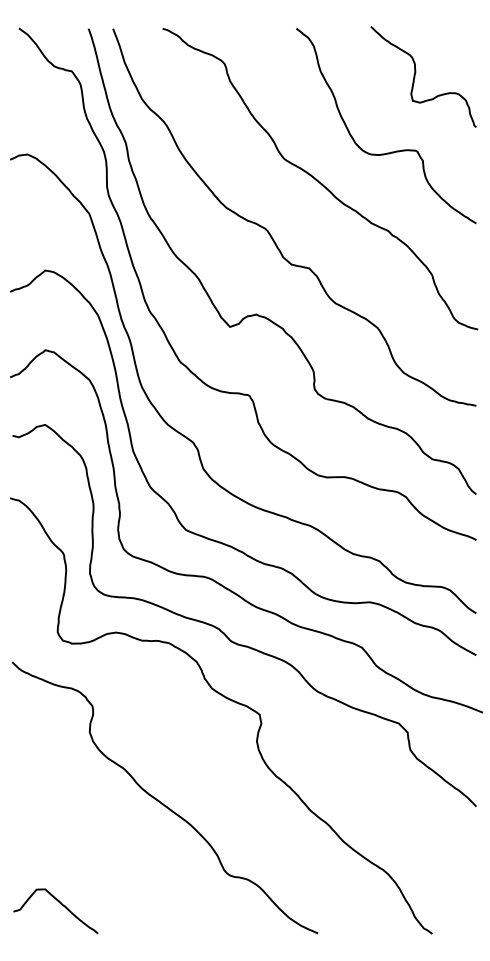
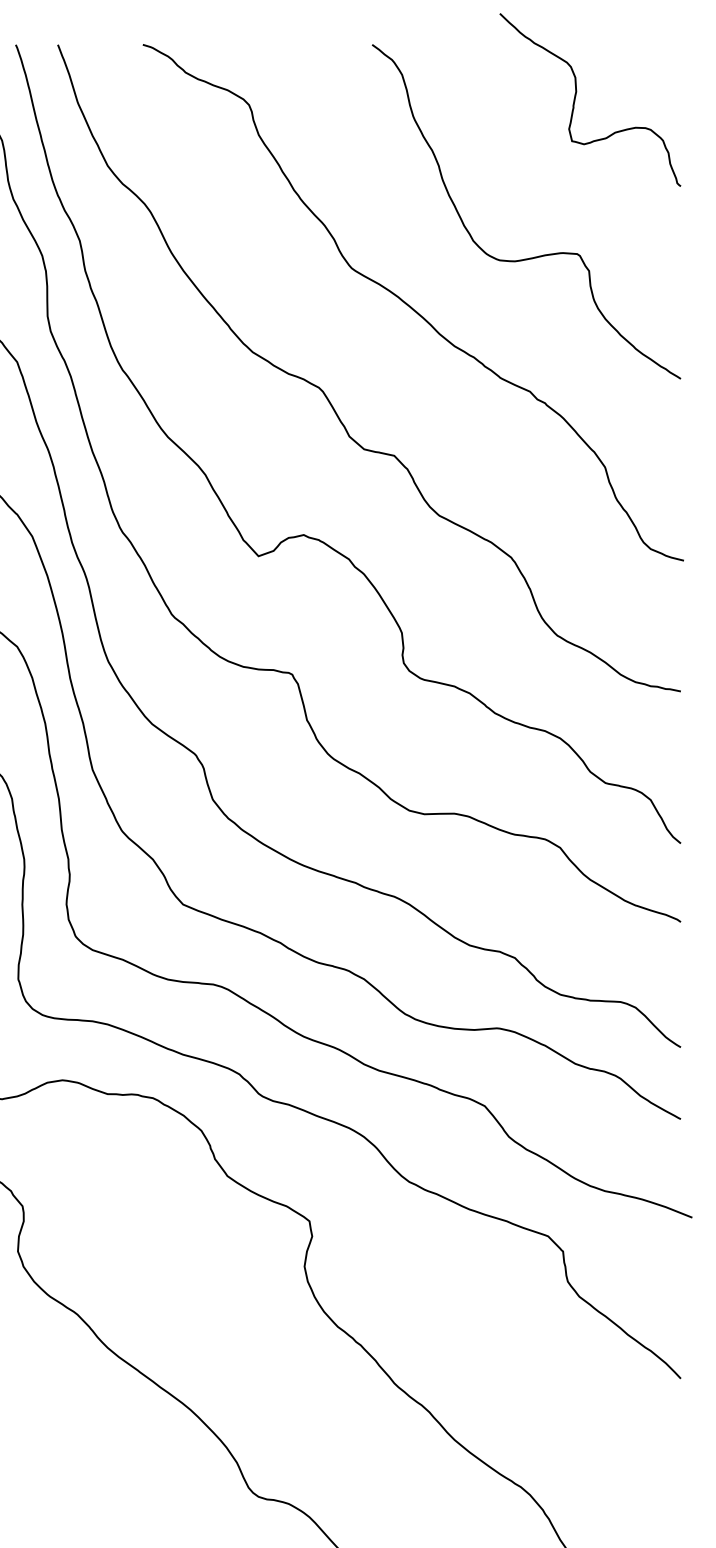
curve: (415, 76) -> (576, 99), moved

